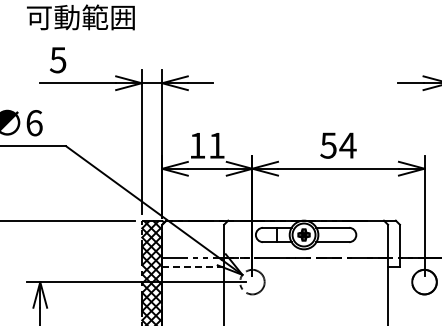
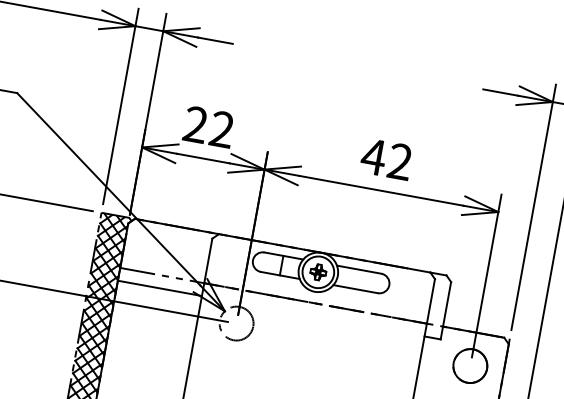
text: (206, 145) -> (207, 126), 11 -> 22
text: (337, 145) -> (385, 159), 54 -> 42
line: (193, 266) -> (160, 287), dashed -> solid

